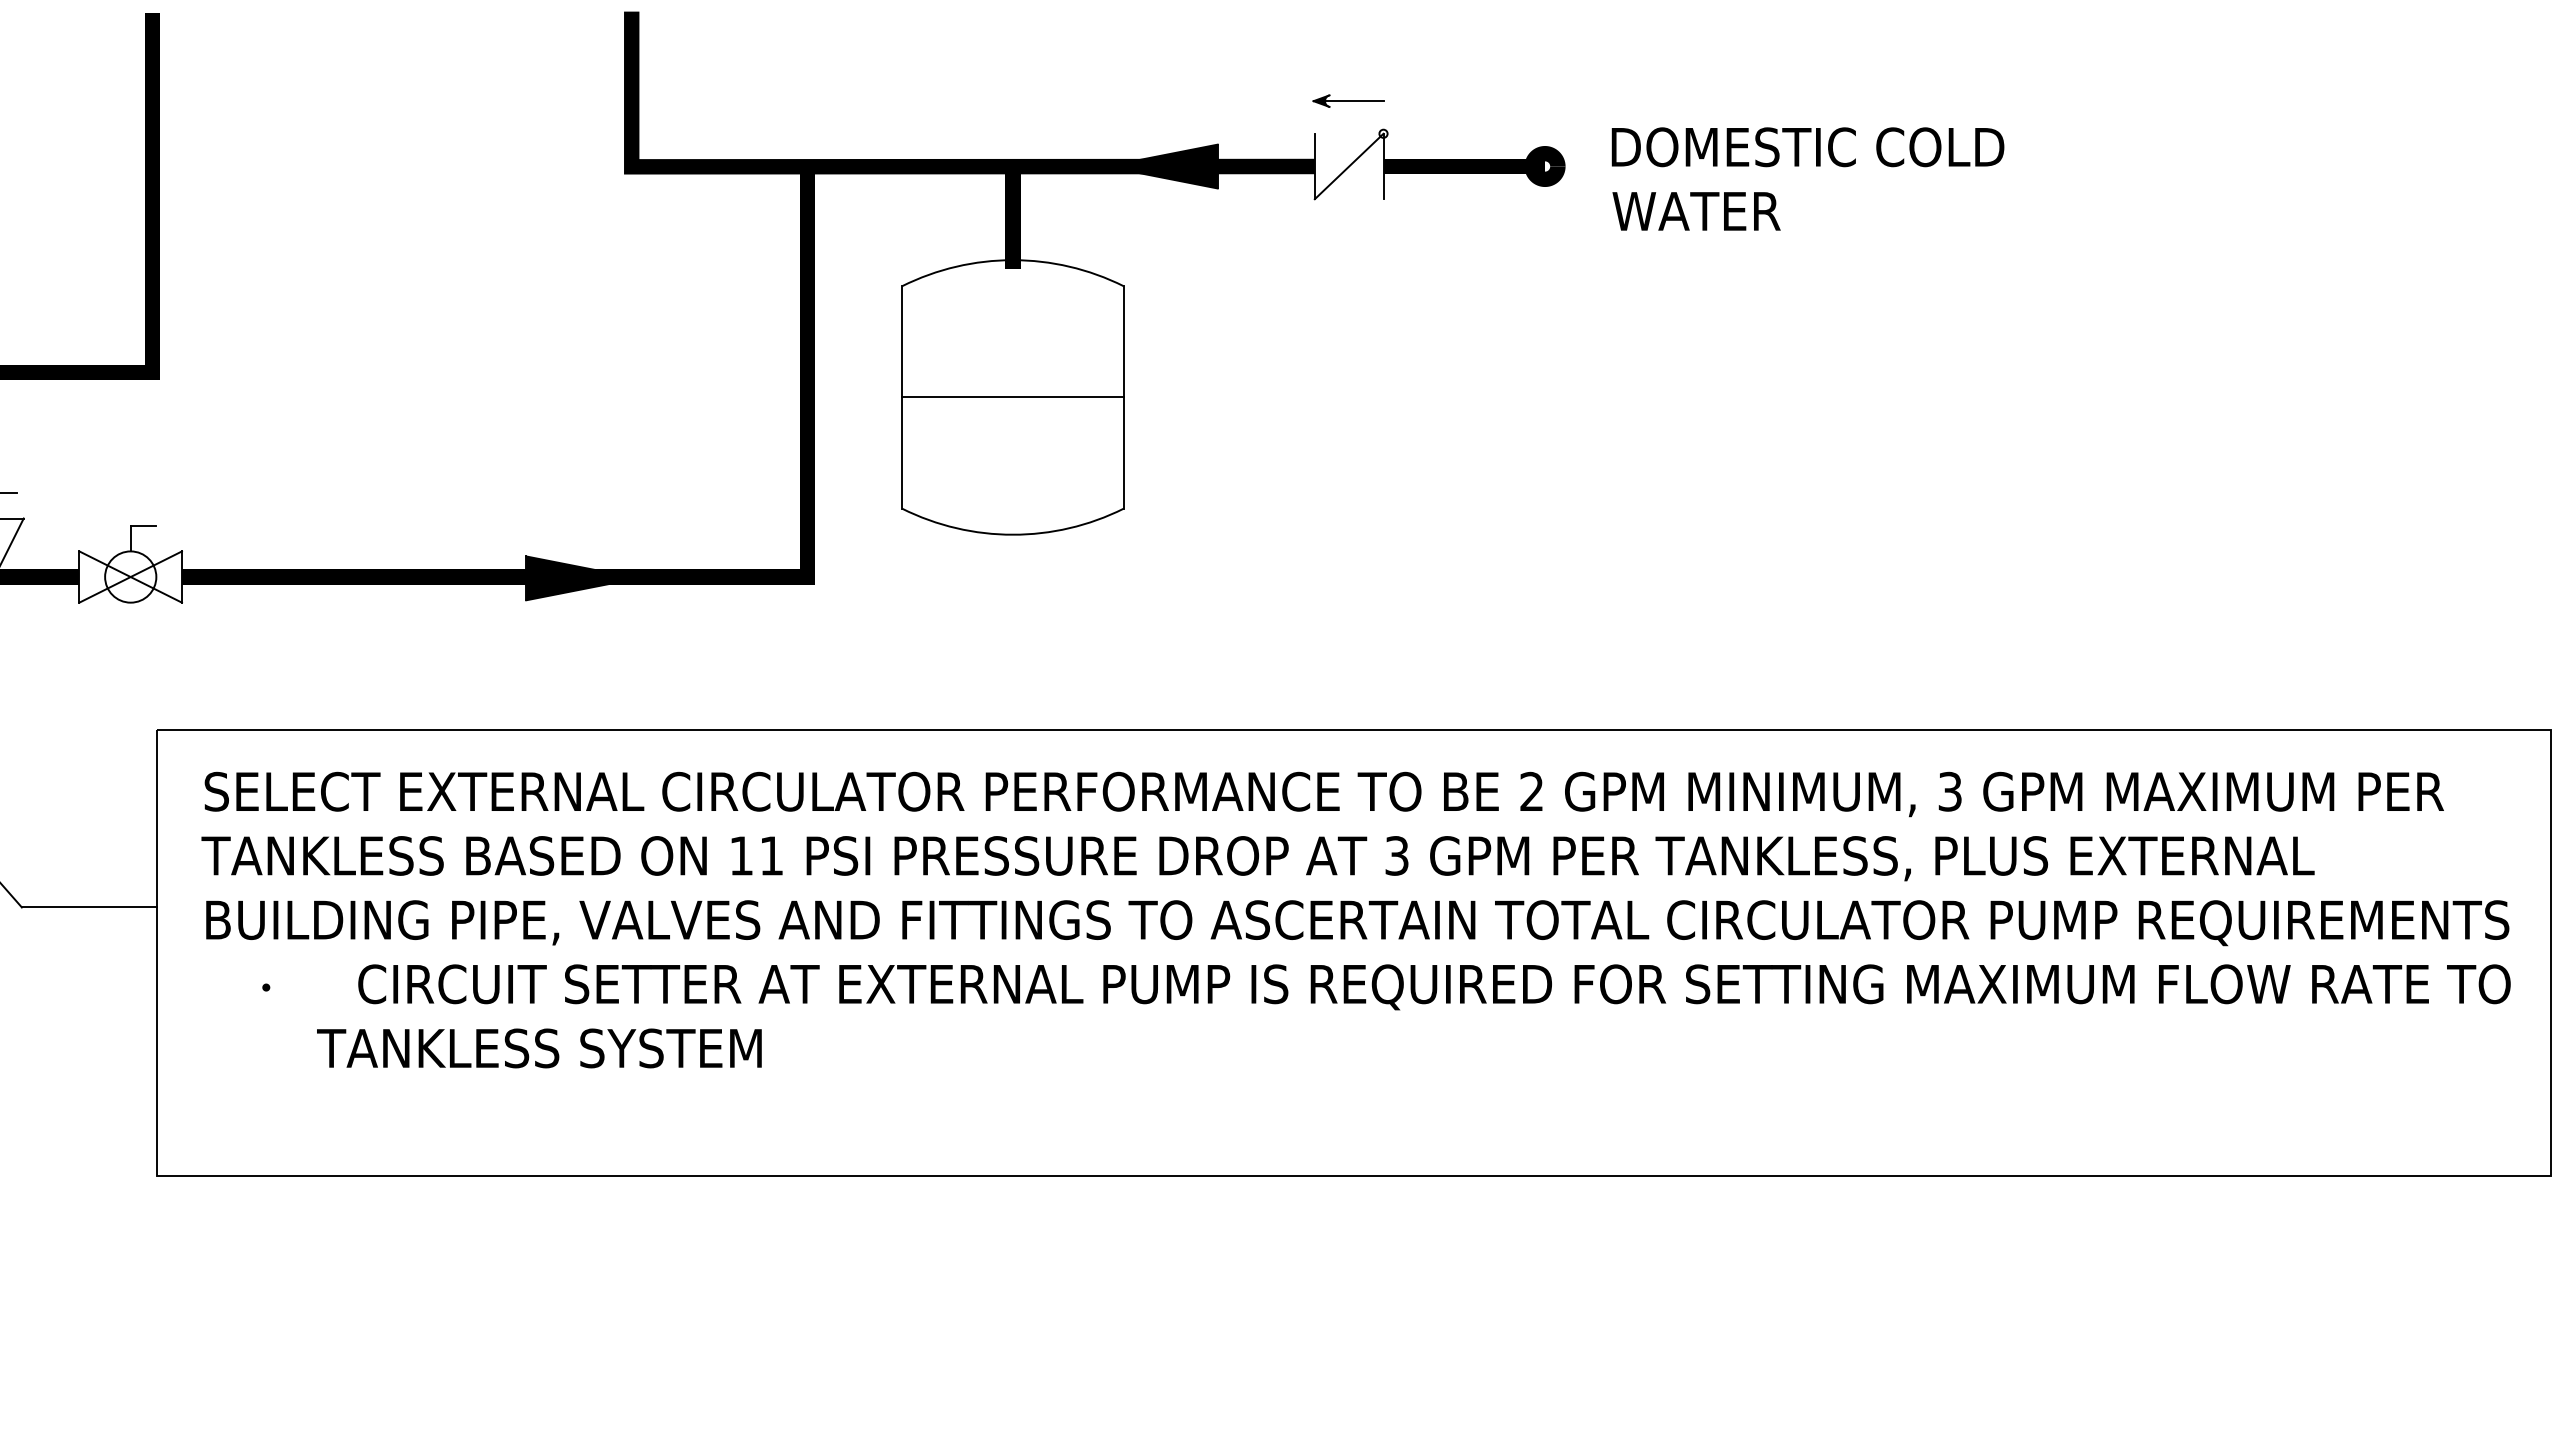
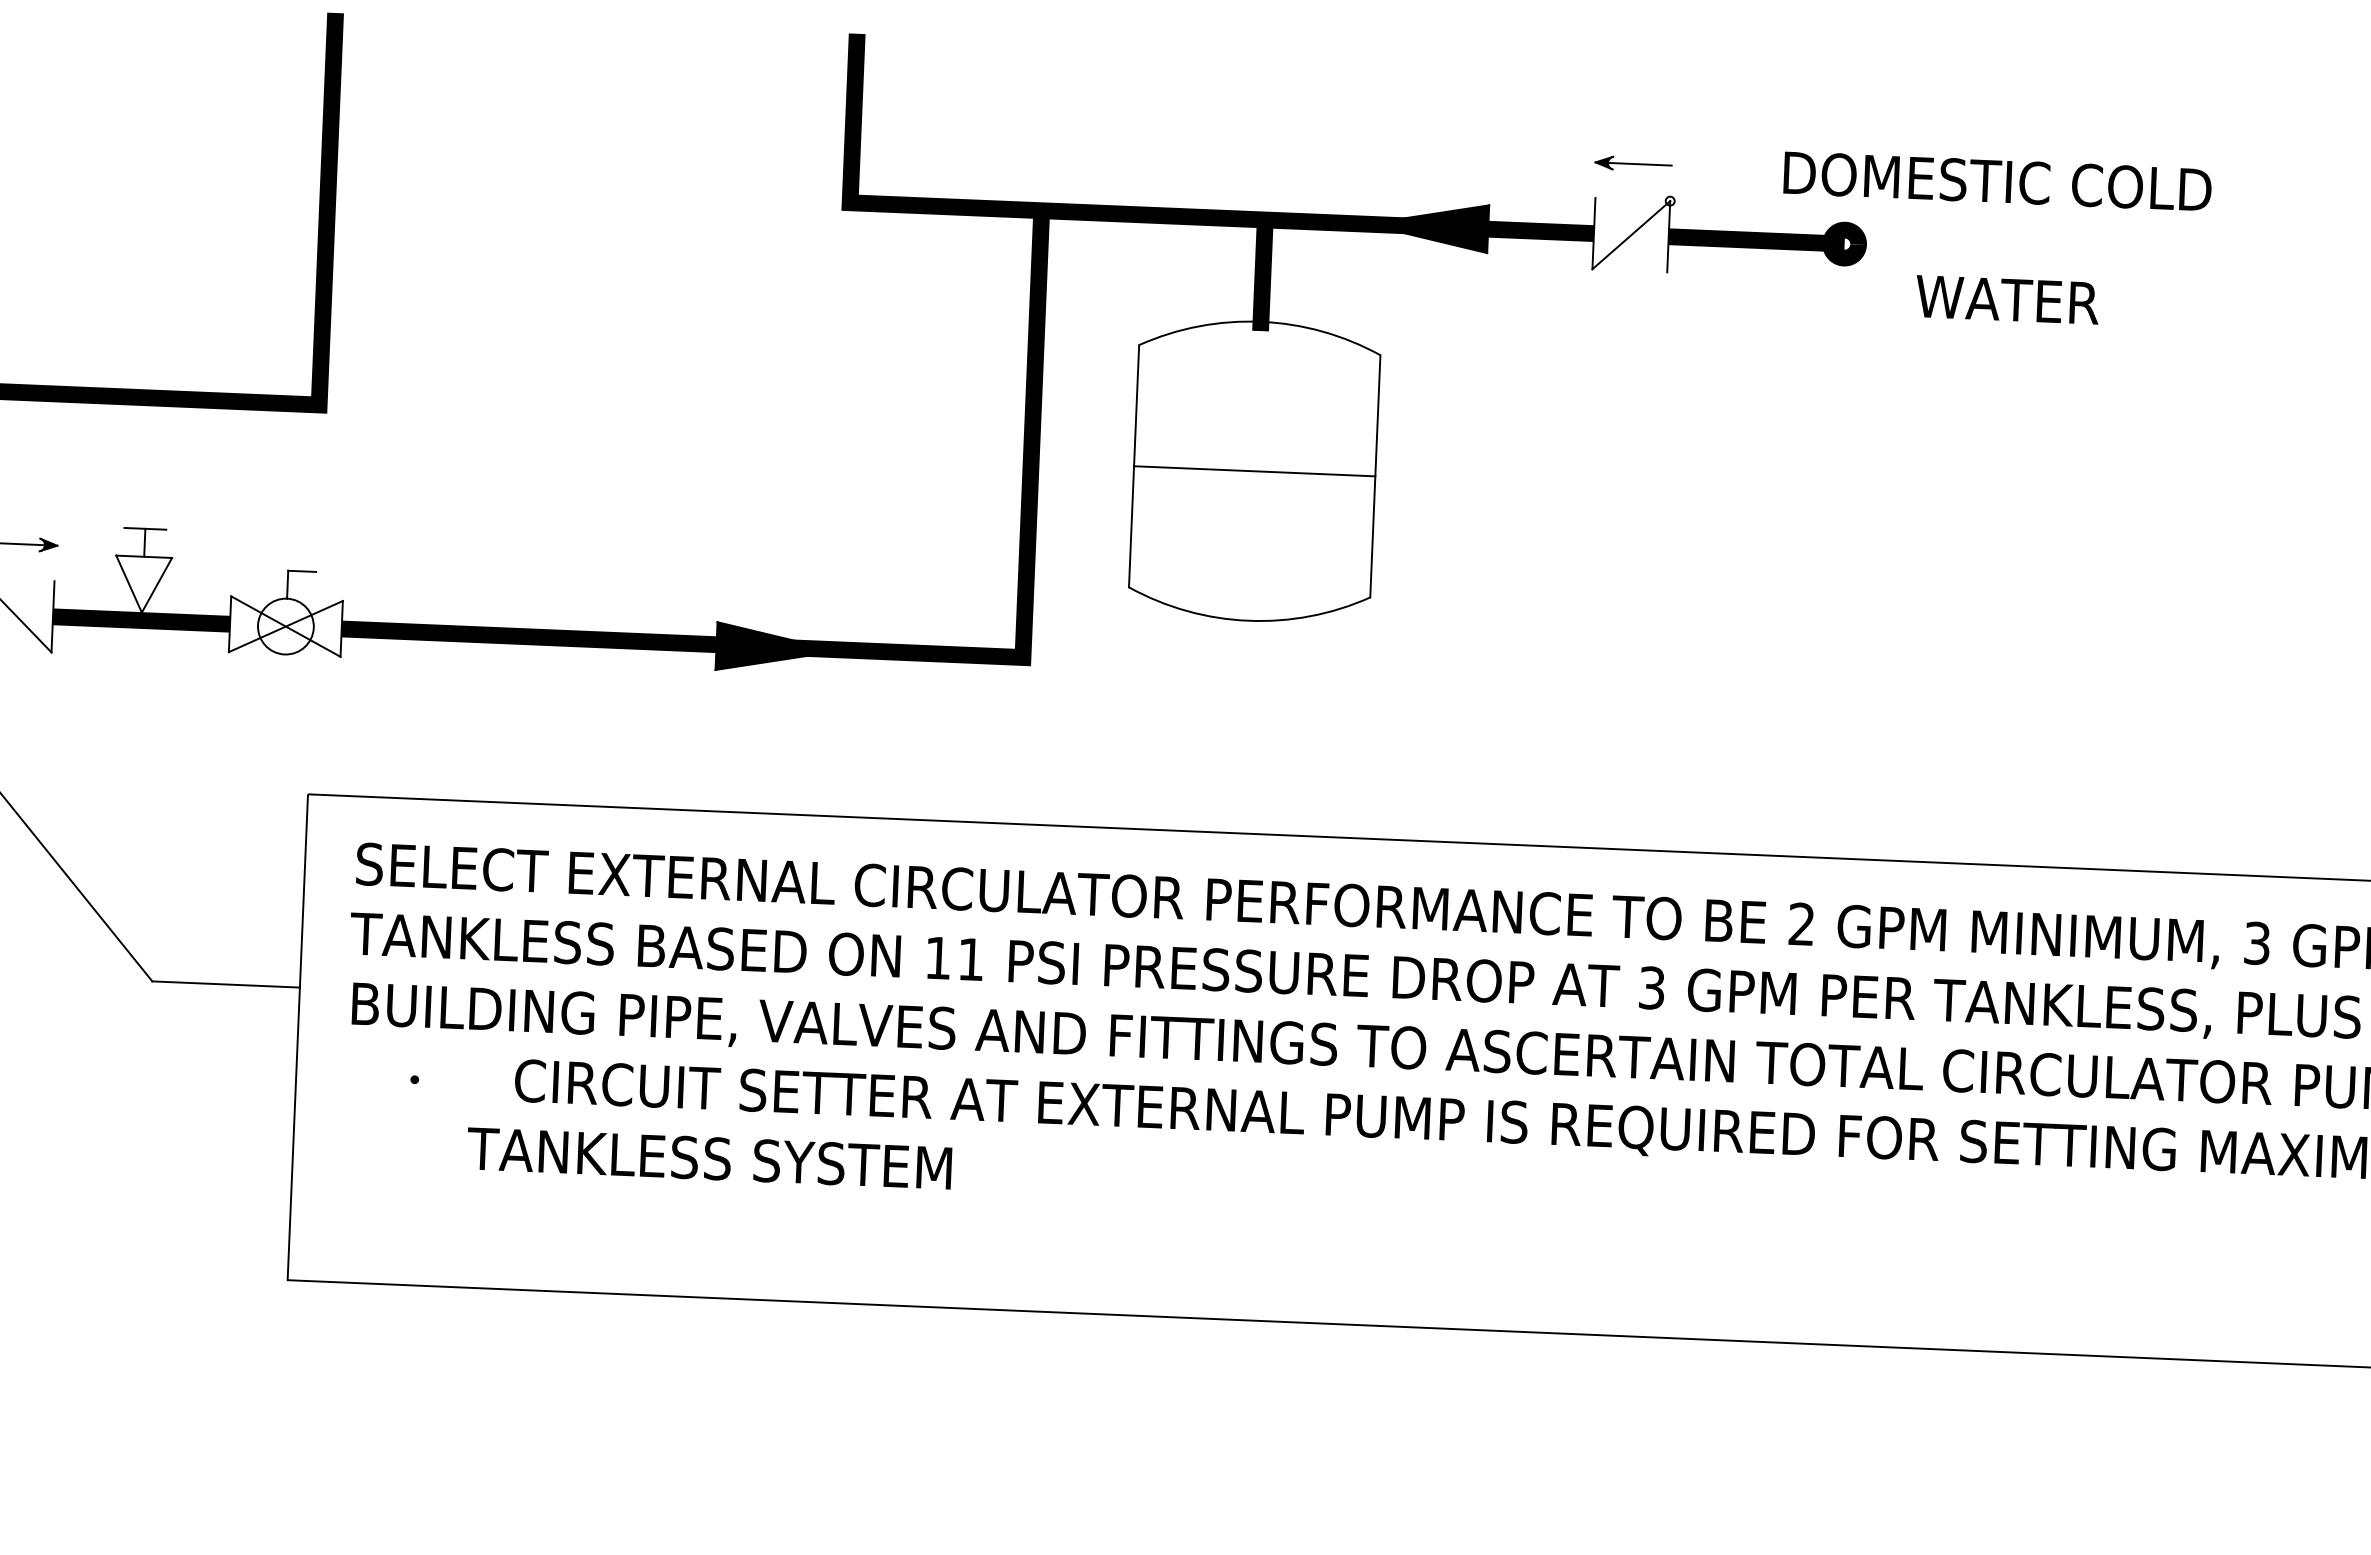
text: (1807, 147) -> (1997, 181), moved

